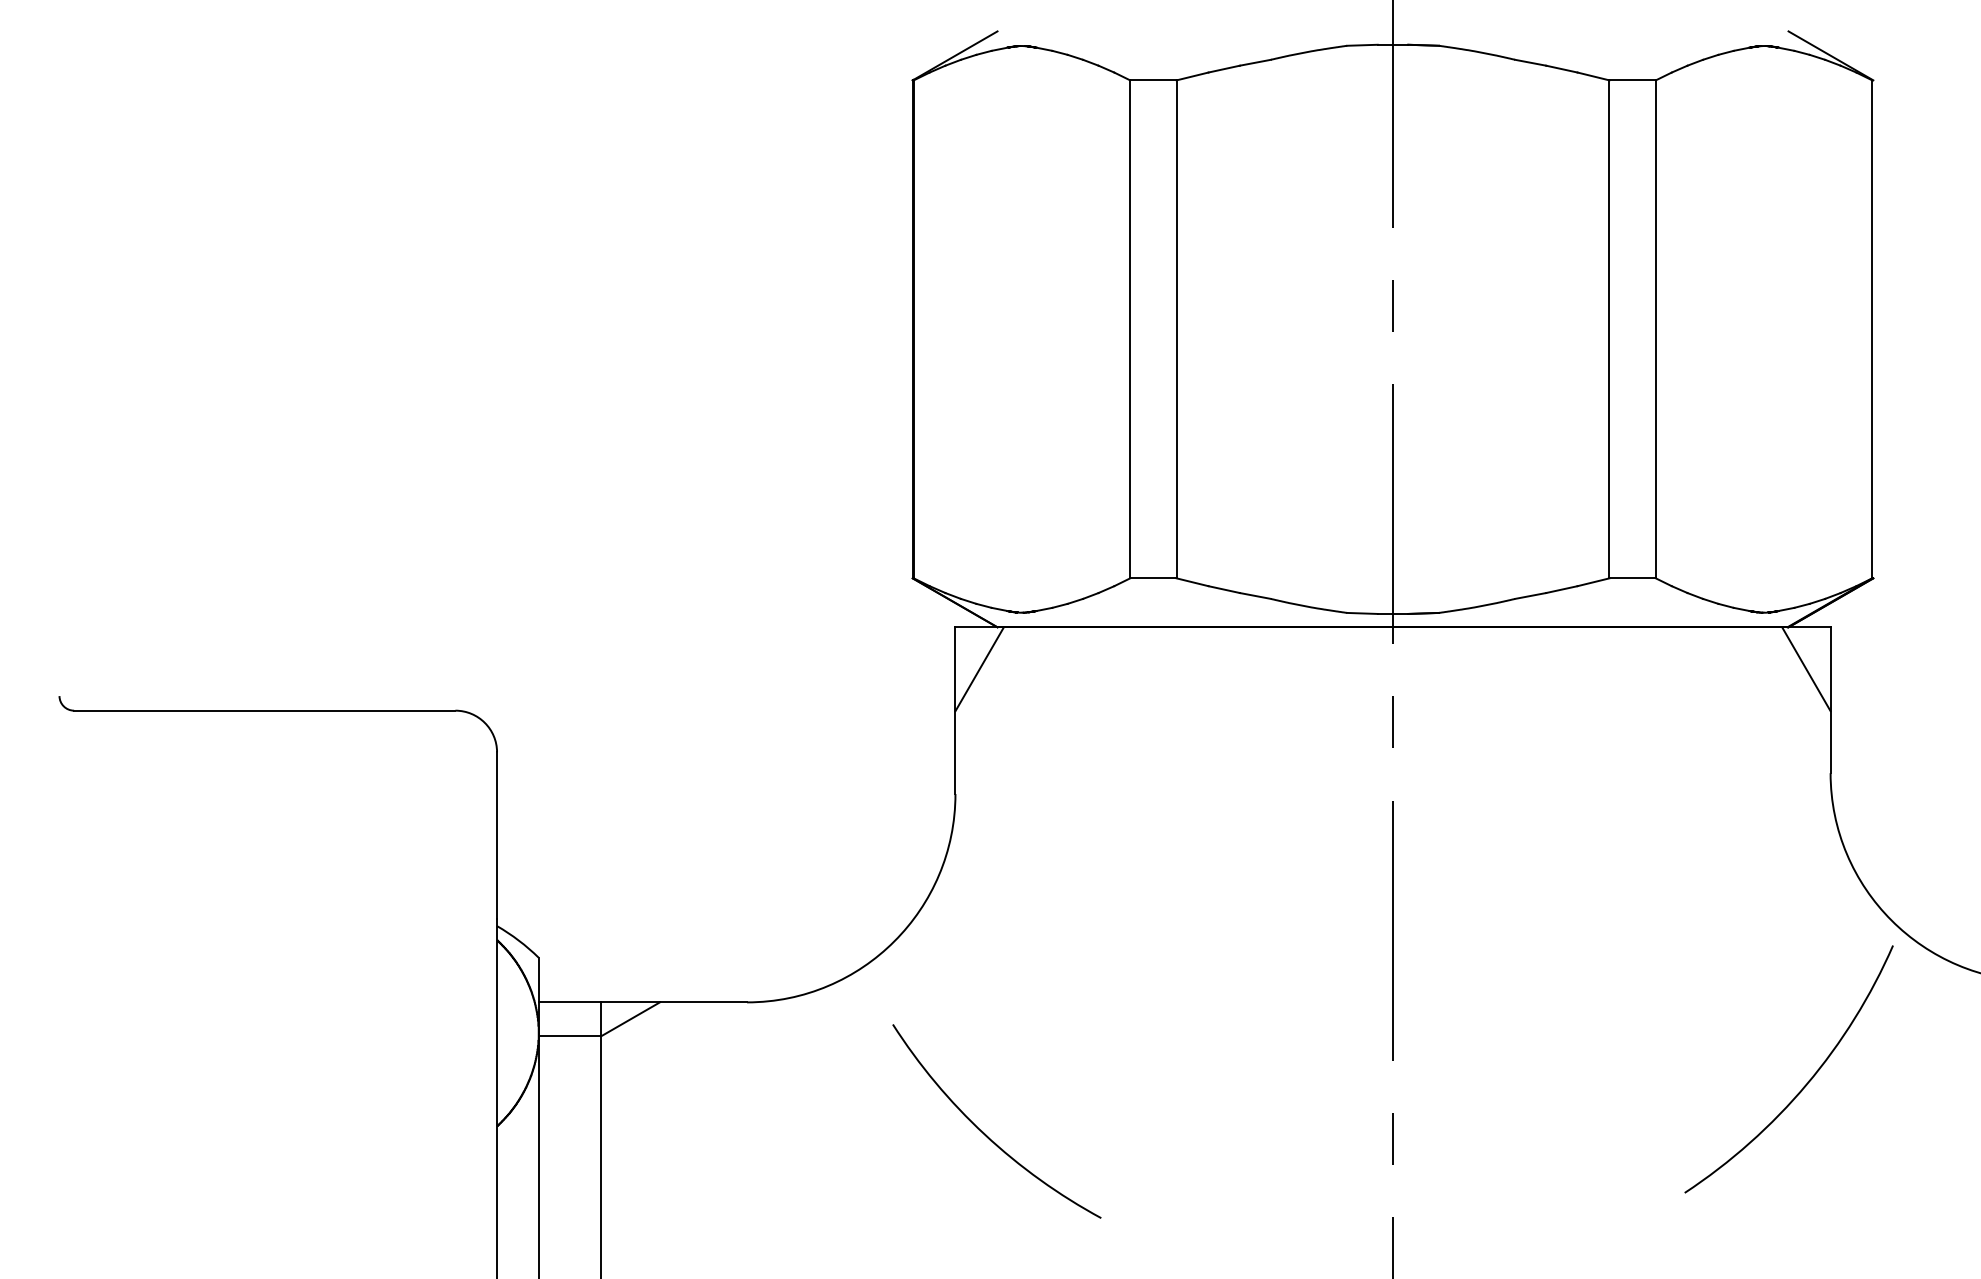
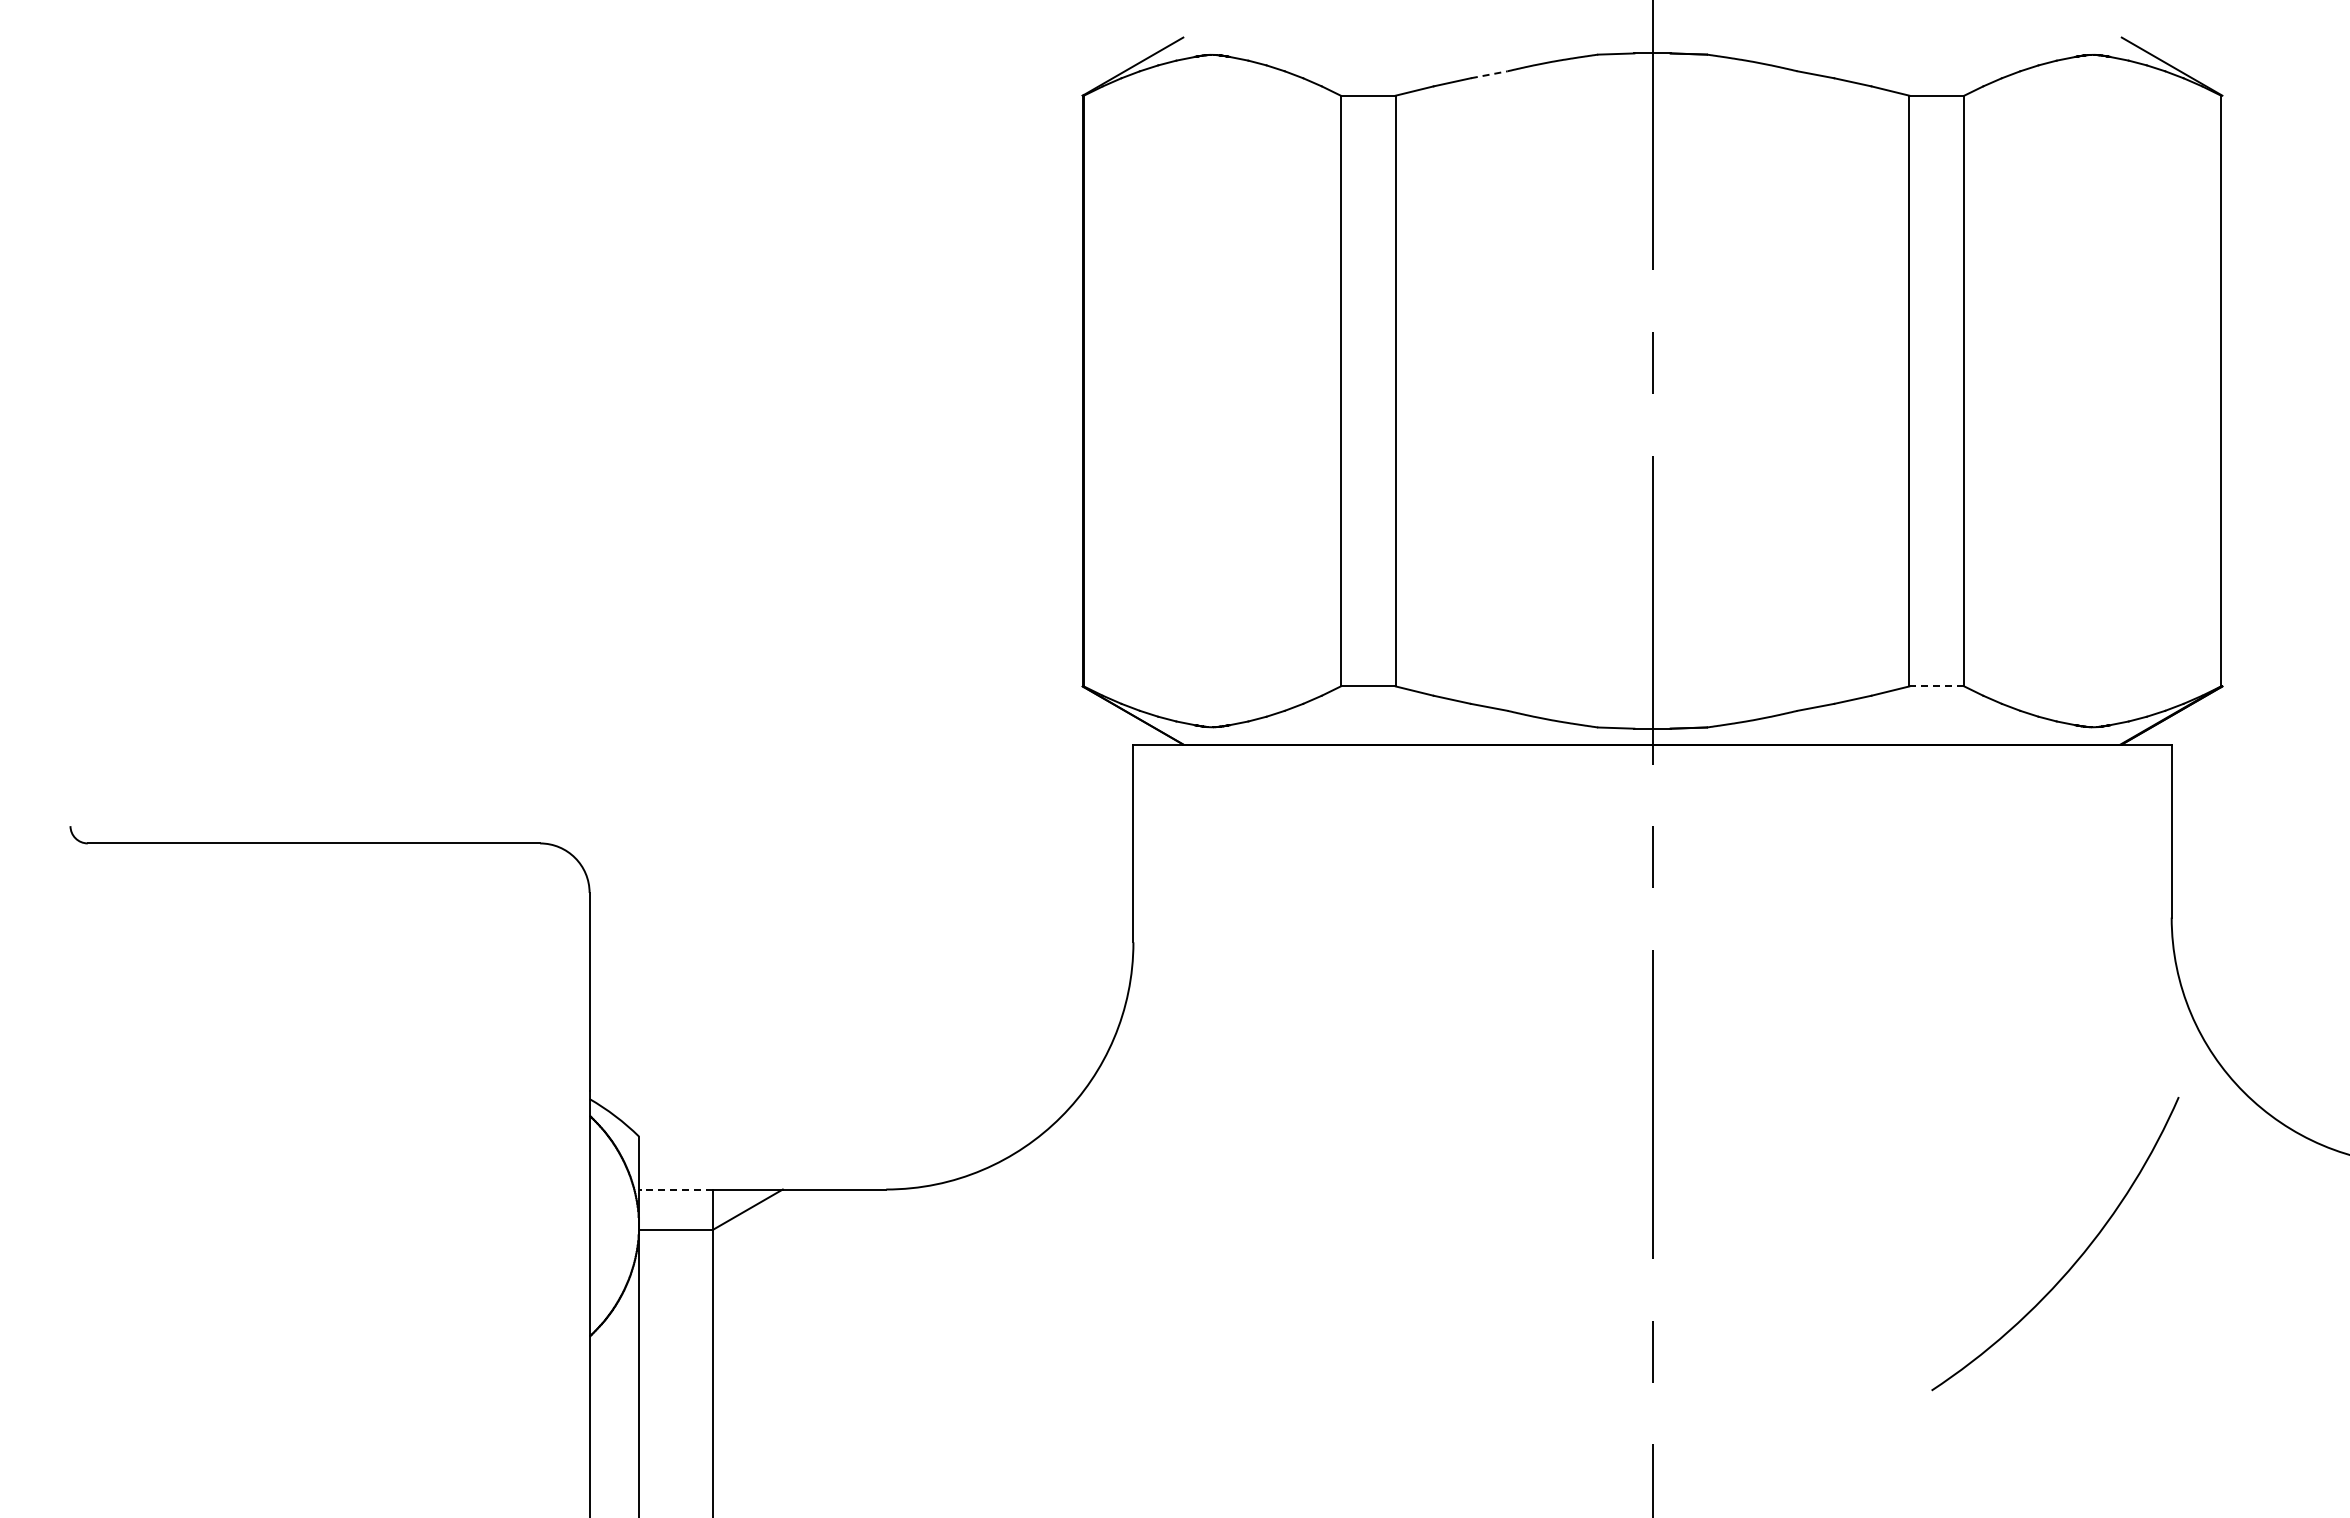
line: (1255, 62) -> (1489, 74), solid -> dashed
line: (1632, 578) -> (1936, 686), solid -> dashed
line: (979, 669) -> (1161, 794), removed
line: (1806, 669) -> (2142, 794), removed
line: (569, 1002) -> (675, 1189), solid -> dashed
arc: (1805, 1084) -> (2074, 1262), moved
arc: (987, 1135) -> (1171, 1347), removed

